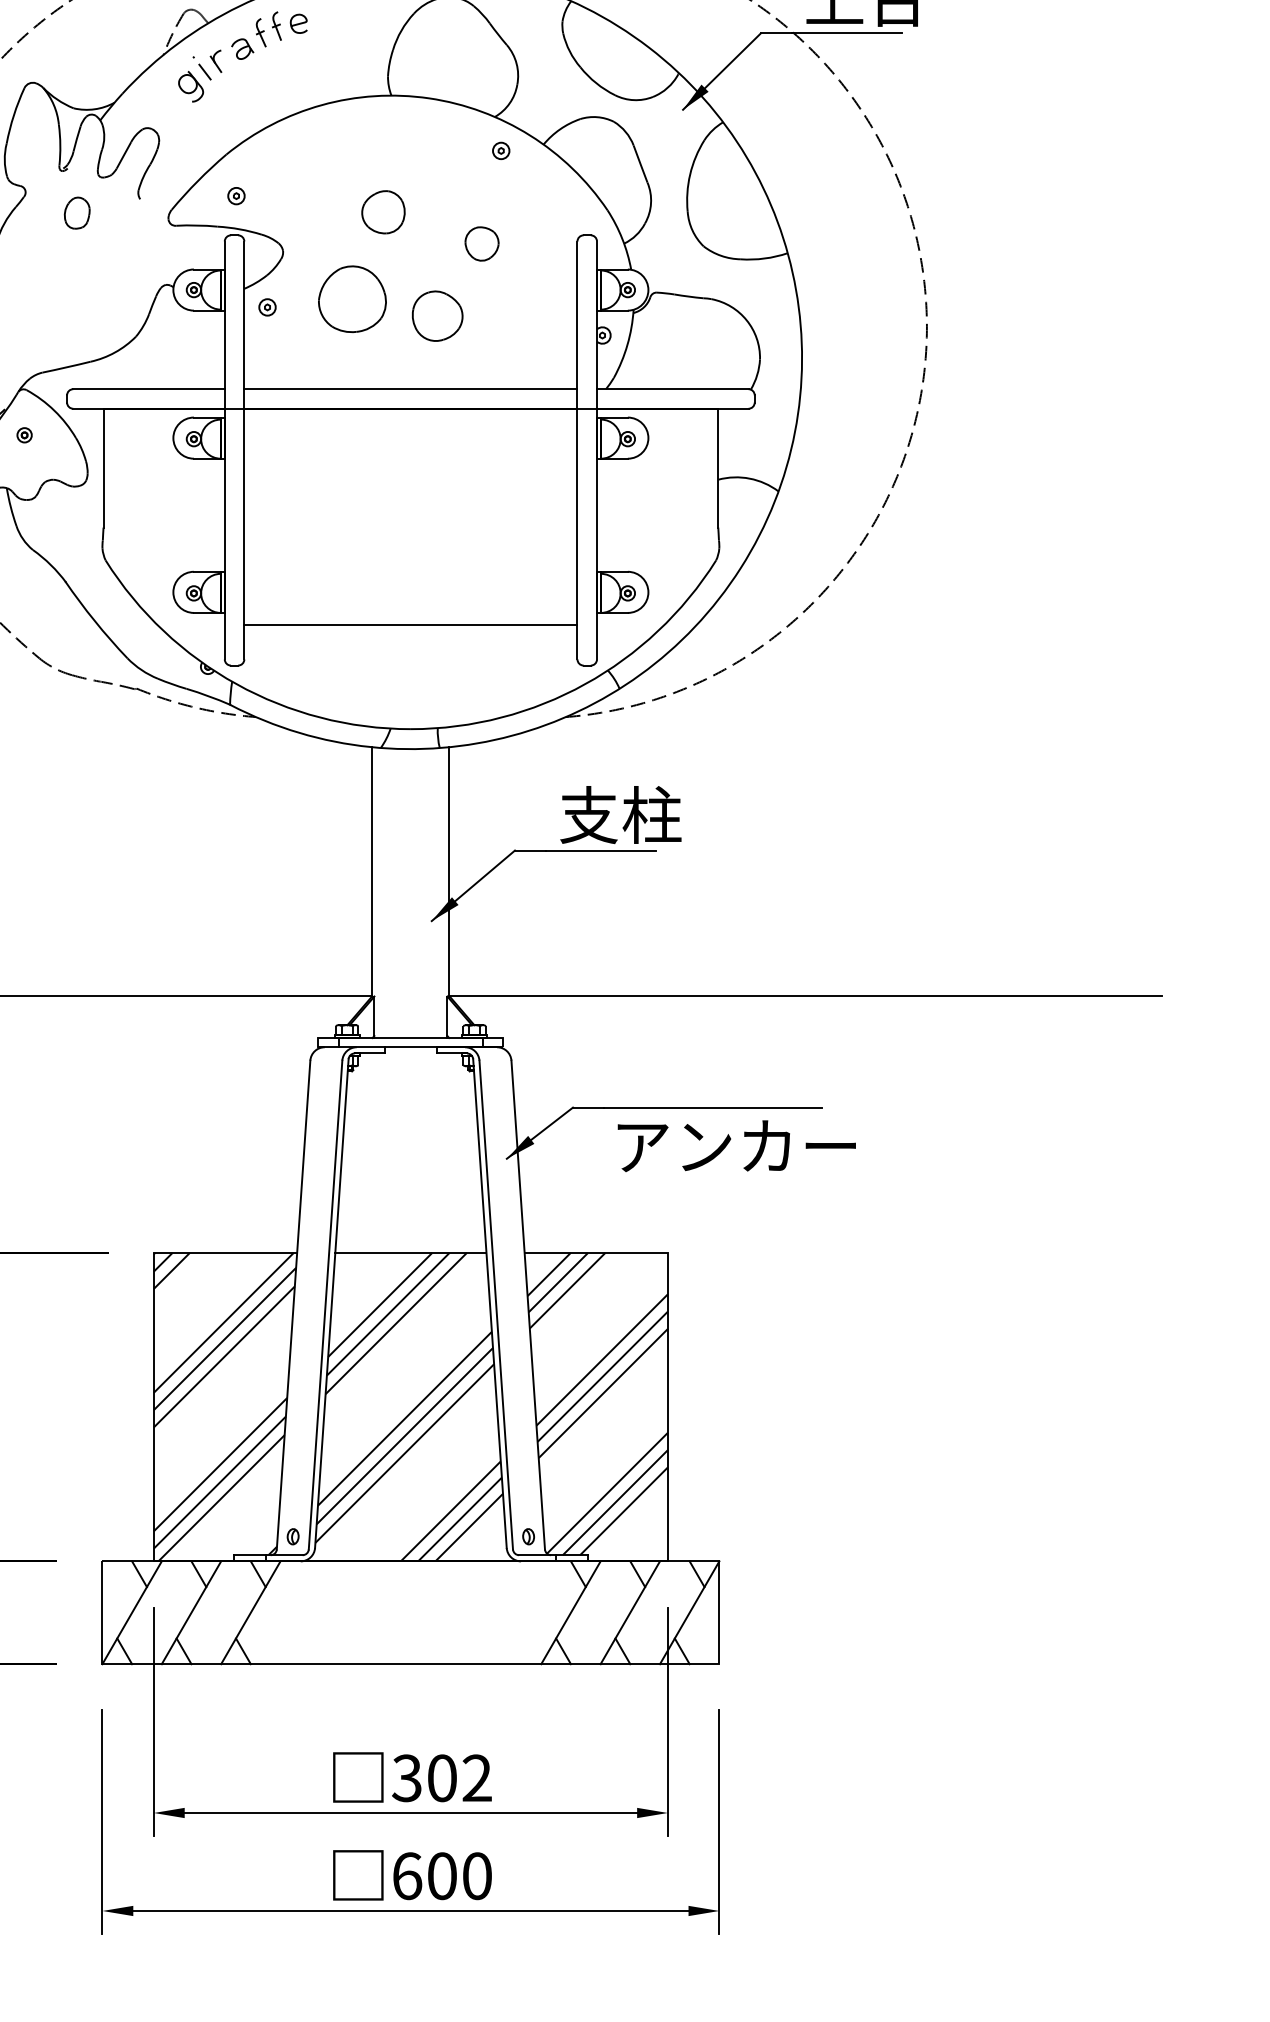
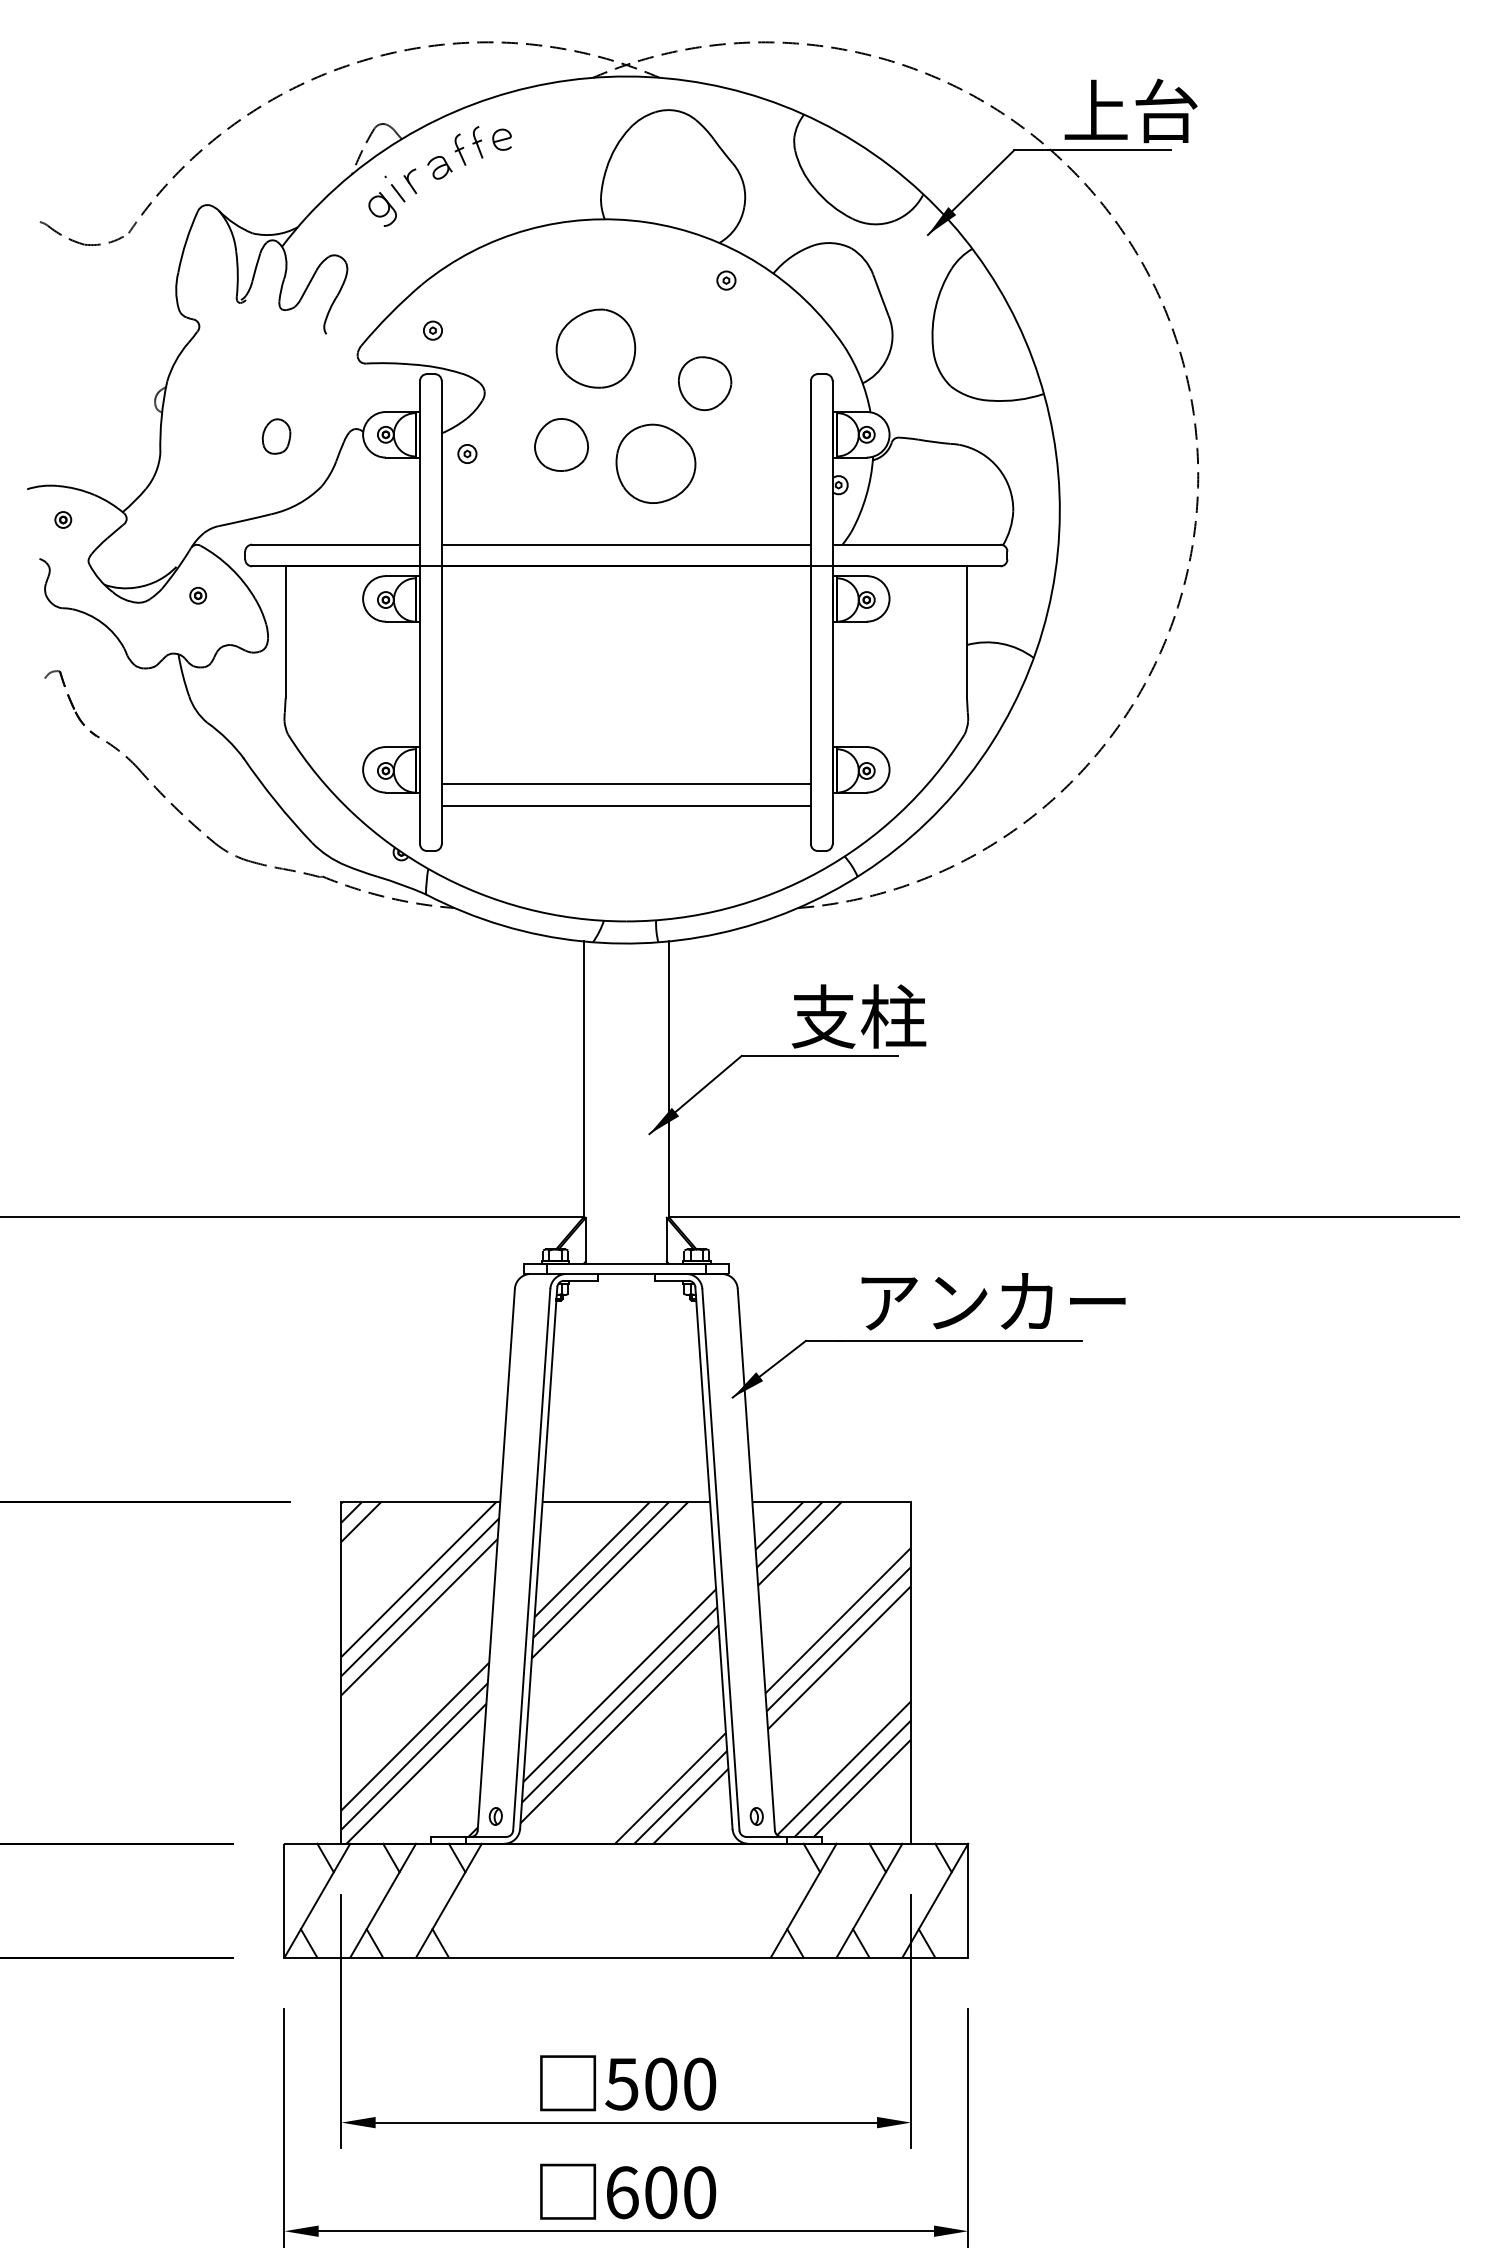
part: (383, 212) -> (595, 348), size x1.67
part: (77, 213) -> (276, 436), moved
part: (482, 243) -> (705, 383), size x1.43
part: (352, 298) -> (561, 444), size x0.71
part: (437, 315) -> (655, 463), size x1.43
line: (410, 604) -> (625, 783), added
text: (736, 1146) -> (993, 1301), moved
text: (441, 1777) -> (660, 2083), 302 -> 500

